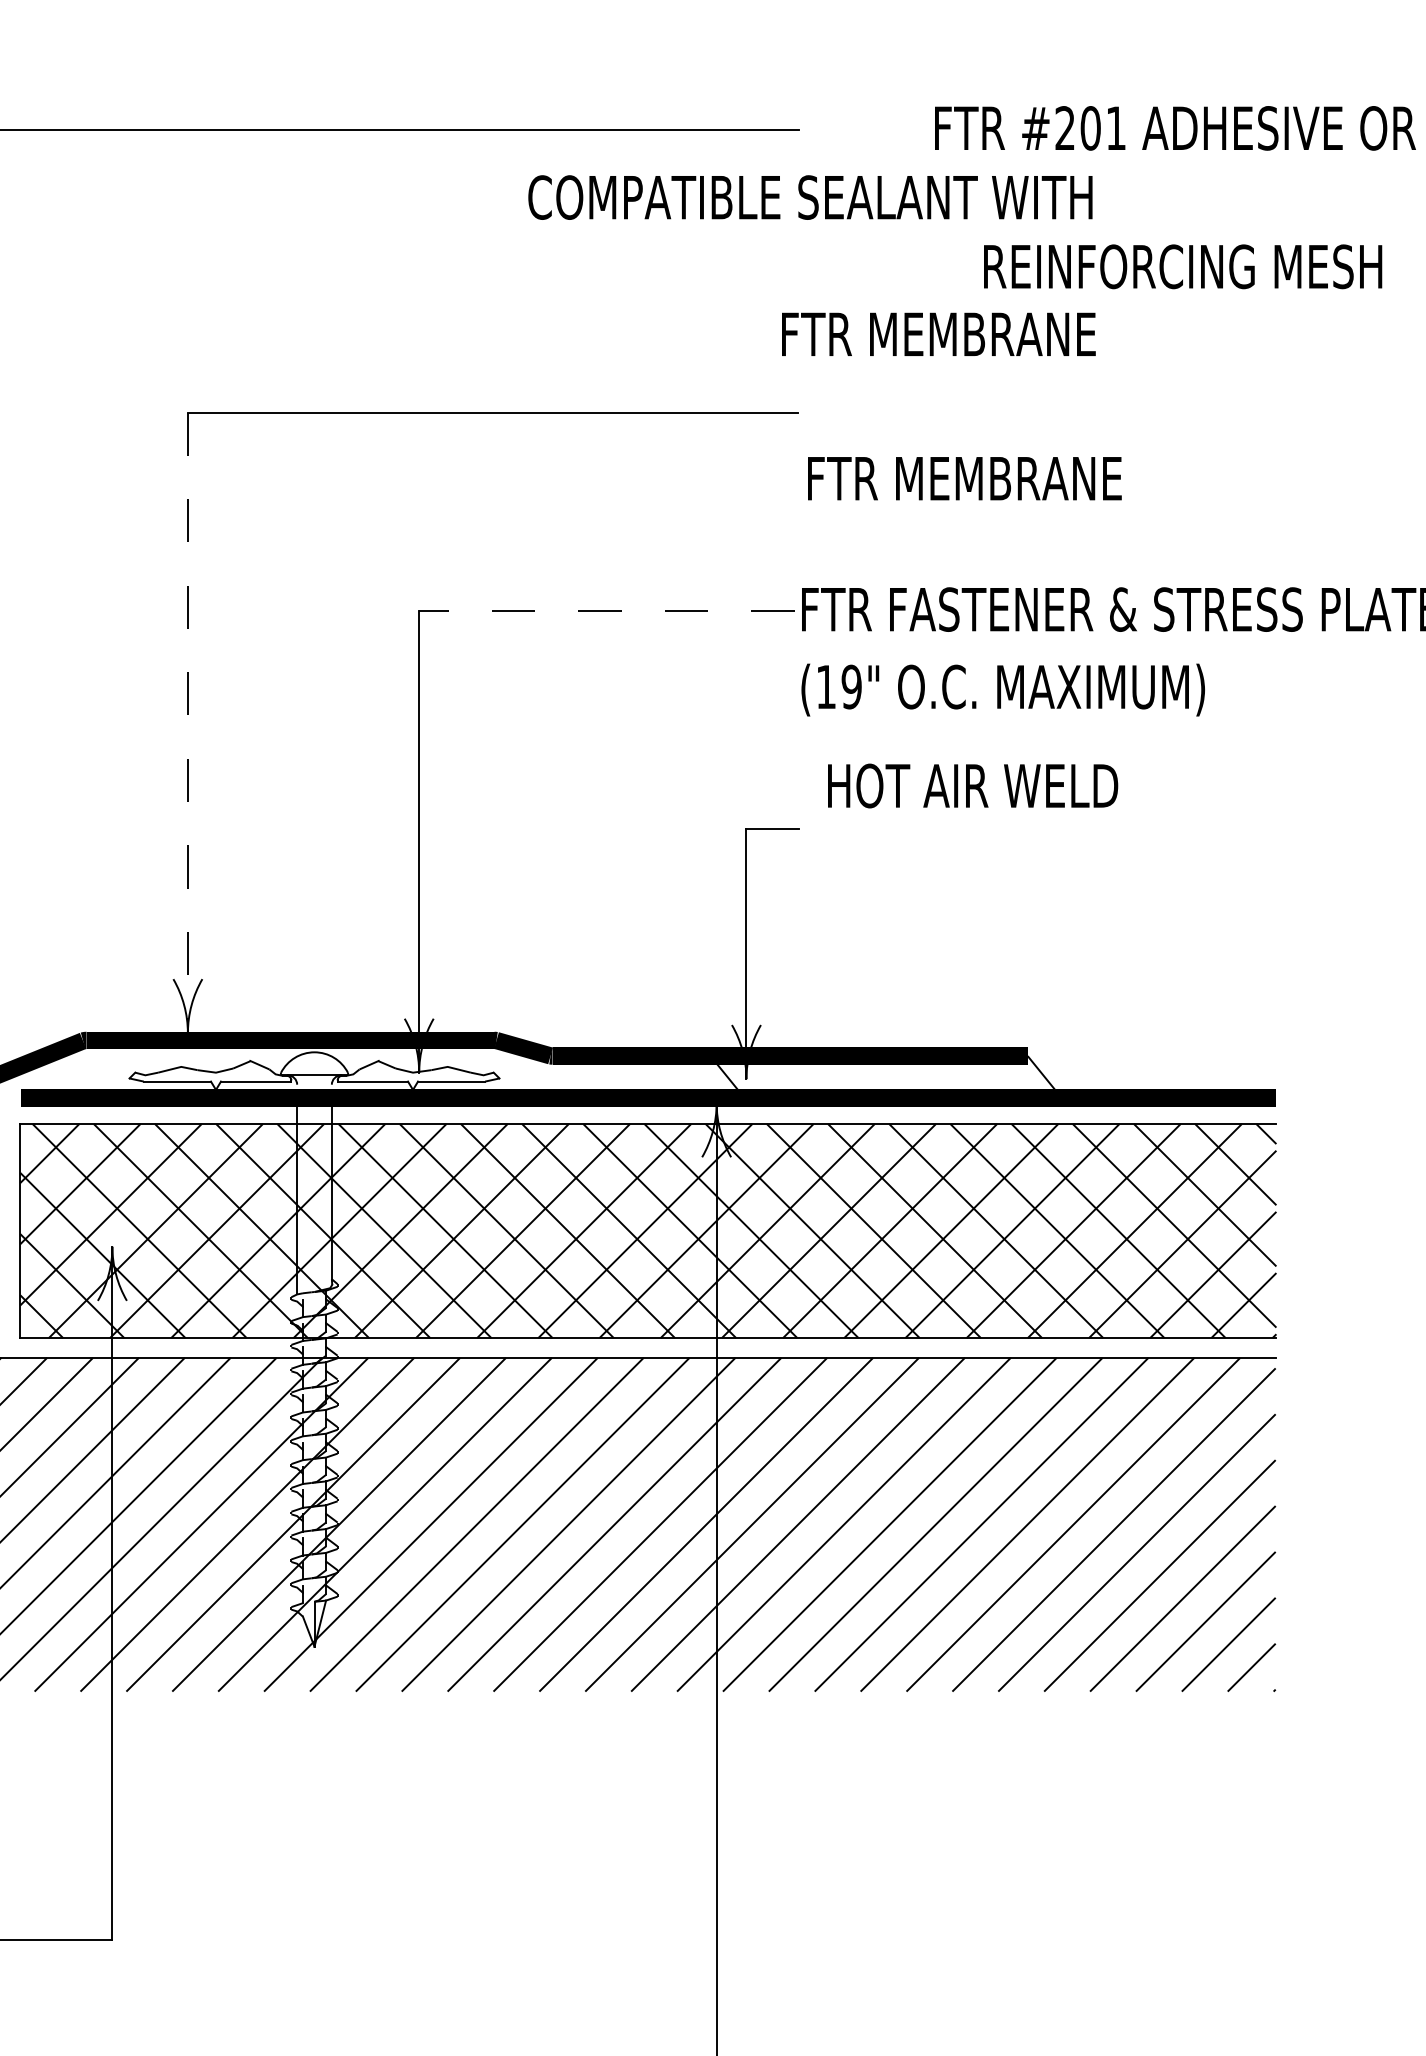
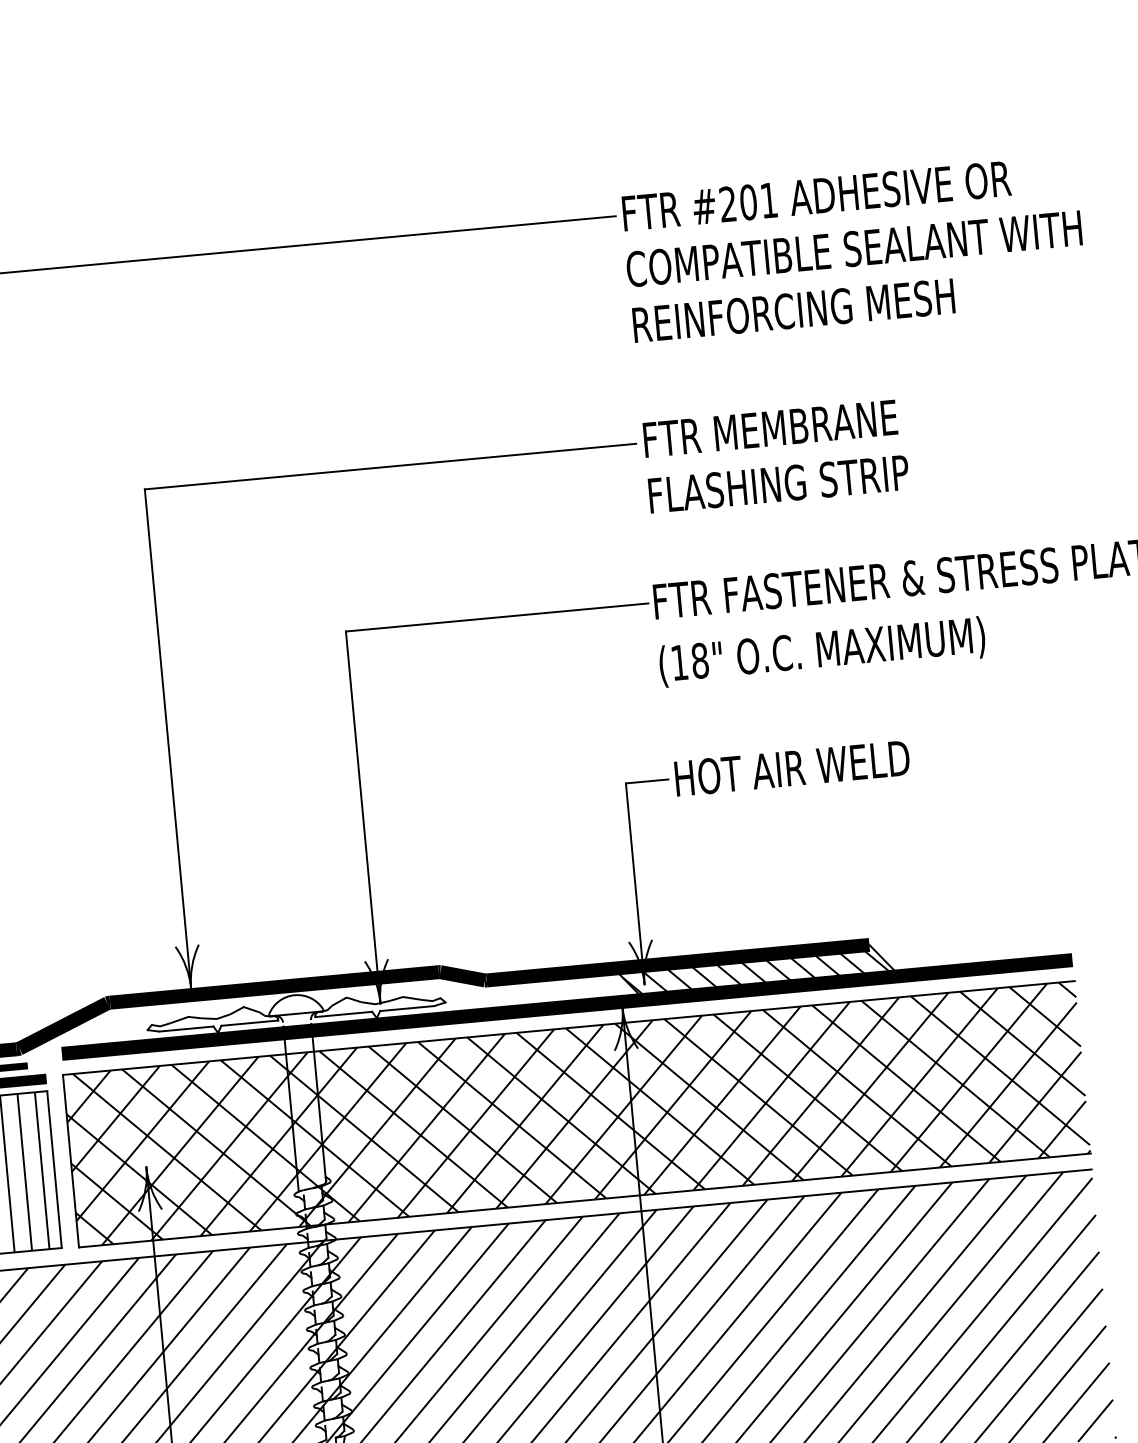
text: (1175, 128) -> (816, 196), moved
text: (810, 197) -> (854, 248), moved
text: (1183, 266) -> (794, 310), moved
text: (938, 333) -> (770, 428), moved
text: (978, 478) -> (786, 483), FTR MEMBRANE -> FLASHING STRIP
line: (606, 610) -> (496, 617), dashed -> solid
text: (851, 686) -> (699, 660), (19" -> (18"
line: (187, 723) -> (167, 739), dashed -> solid
text: (973, 785) -> (792, 767), moved
hatch: (885, 1074) -> (756, 970), added

